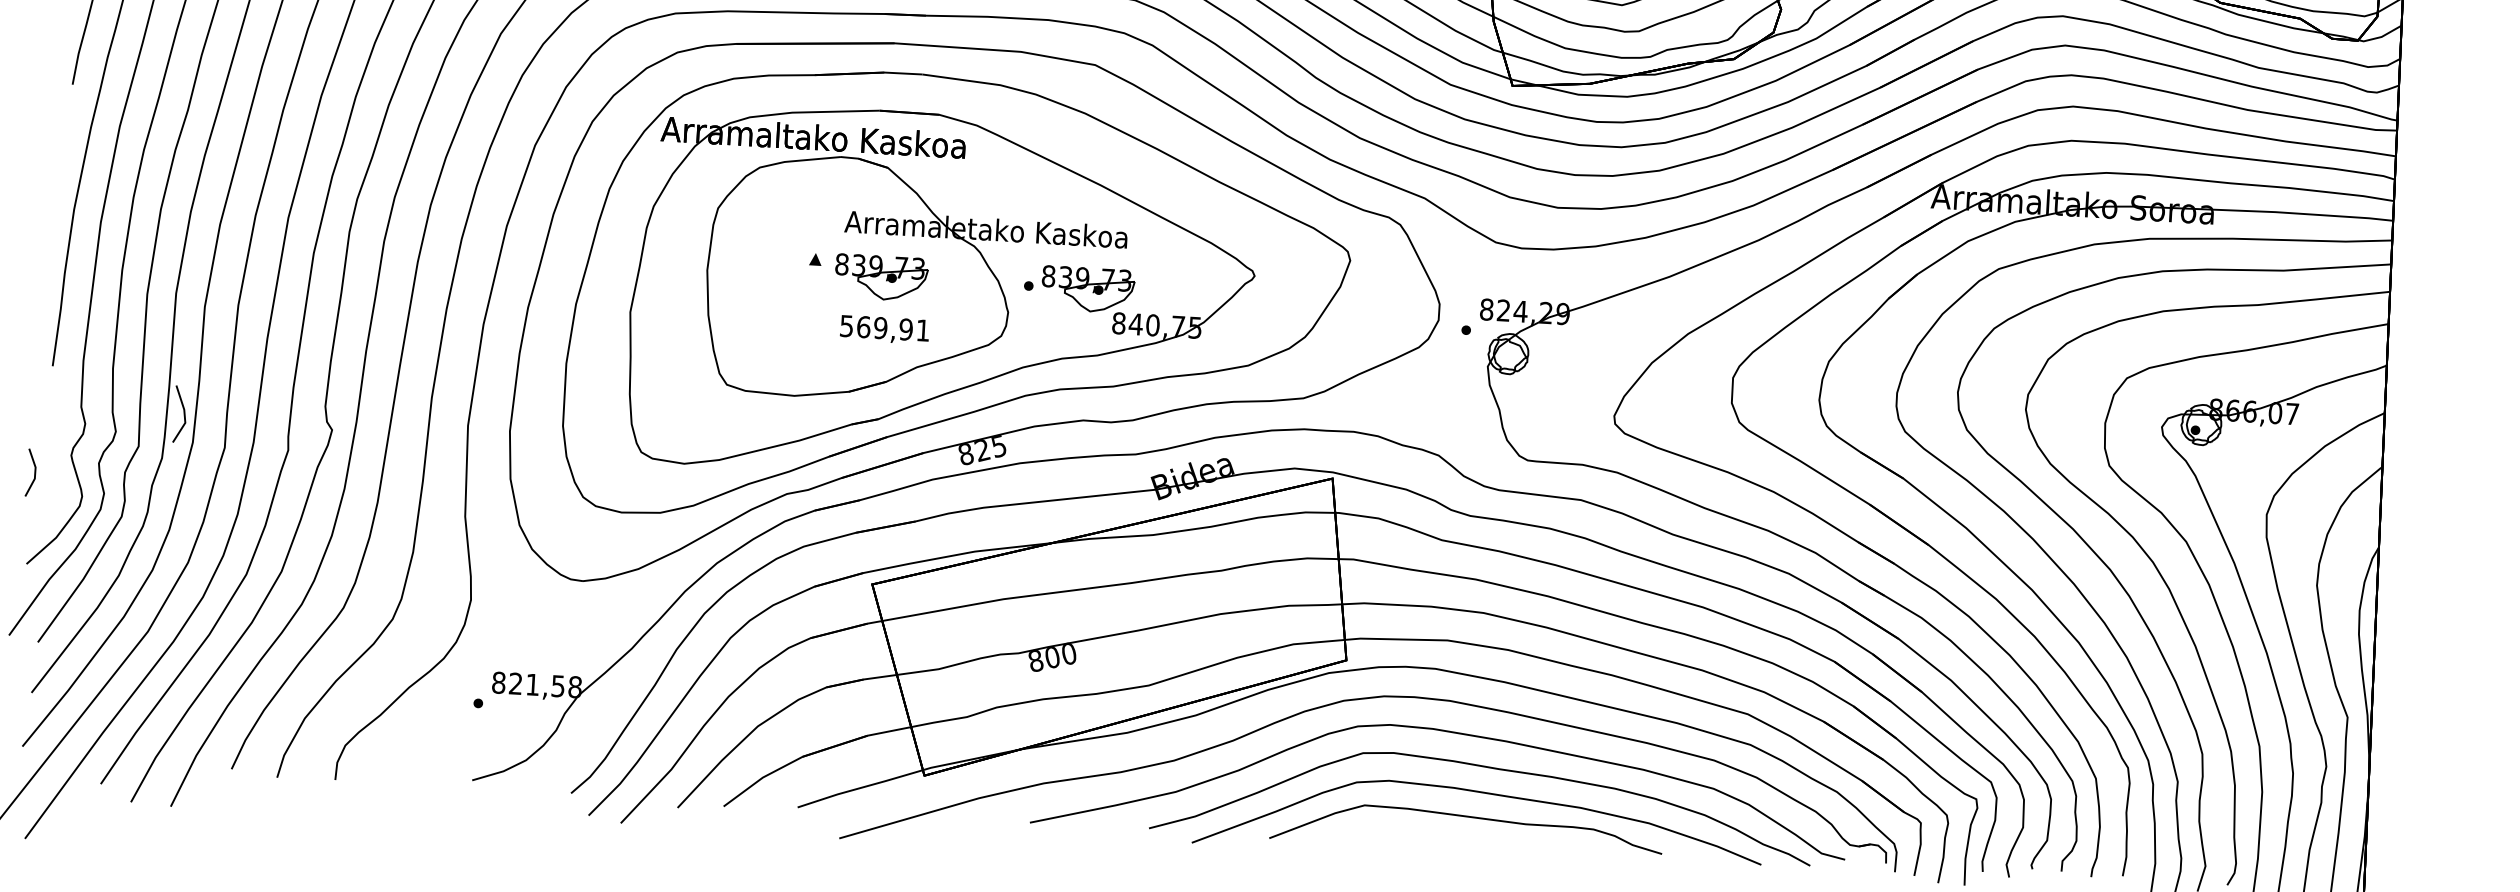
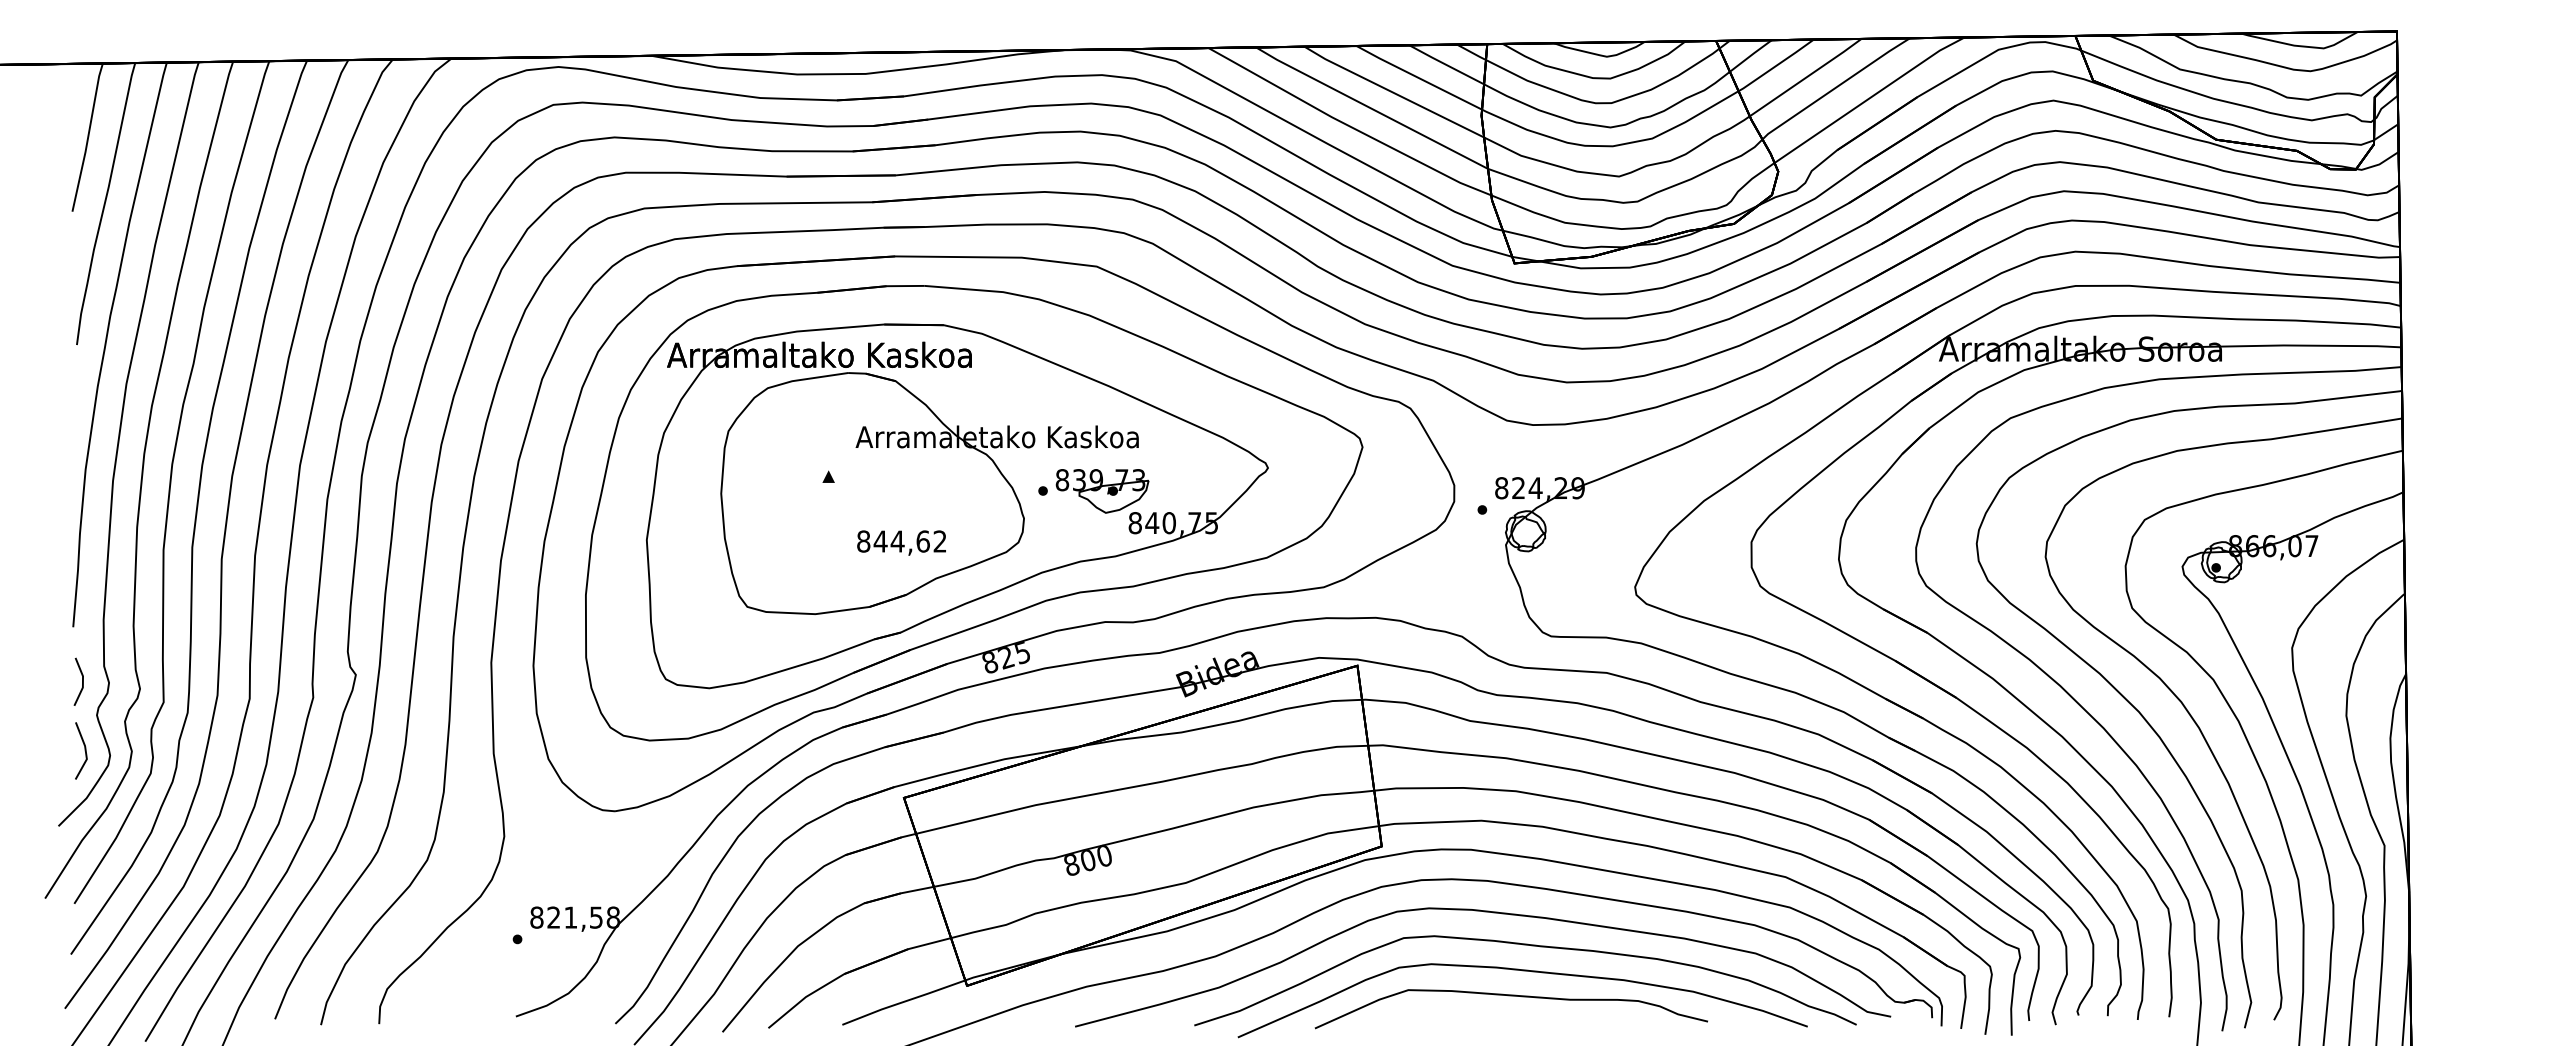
part: (881, 278) -> (895, 491), removed
text: (884, 328) -> (901, 541), 569,91 -> 844,62
line: (183, 414) -> (84, 750), moved
line: (34, 472) -> (82, 681), moved

